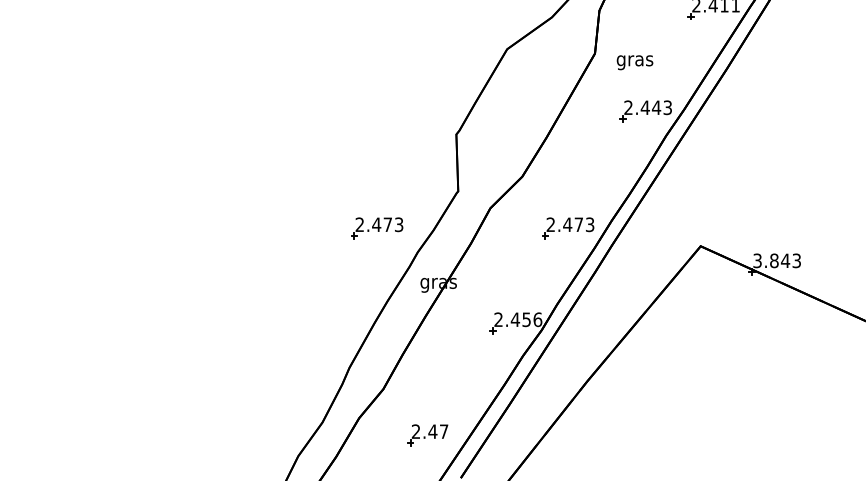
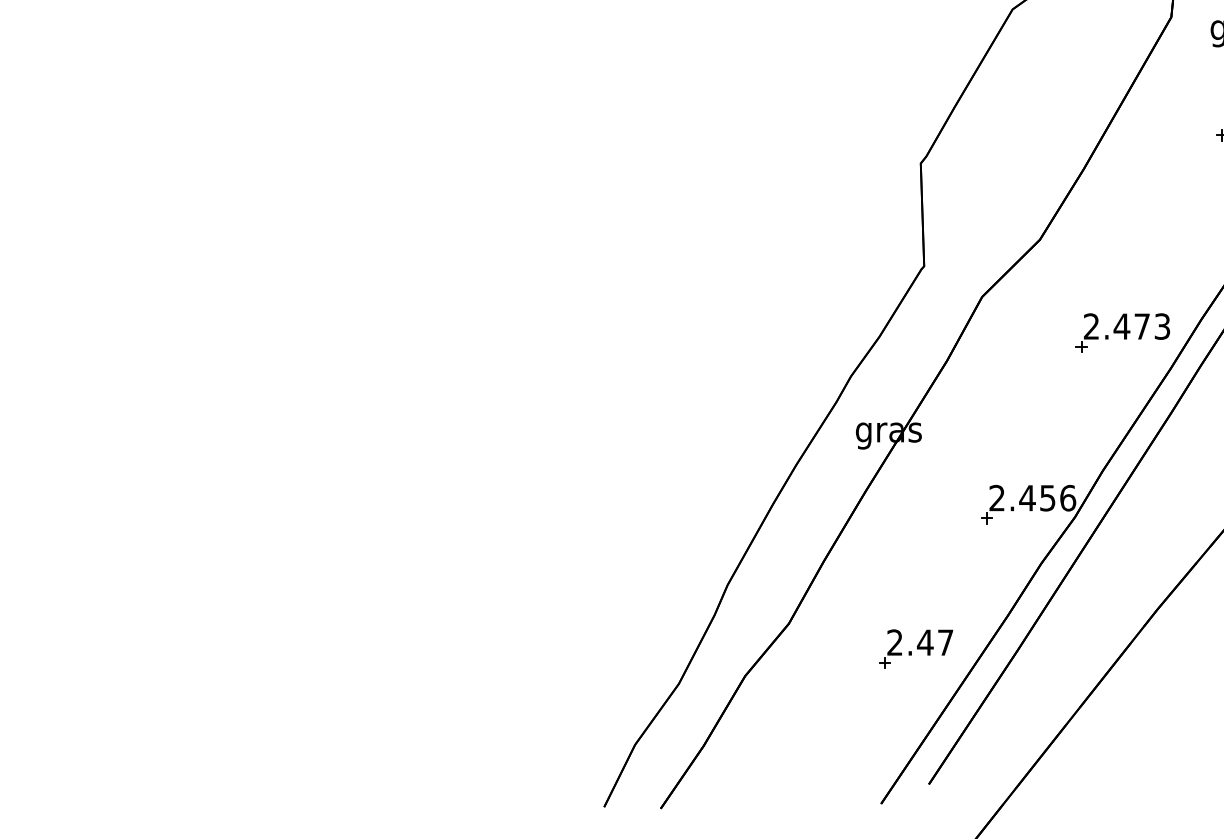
part: (377, 228) -> (778, 333), removed
part: (427, 435) -> (915, 649), moved

